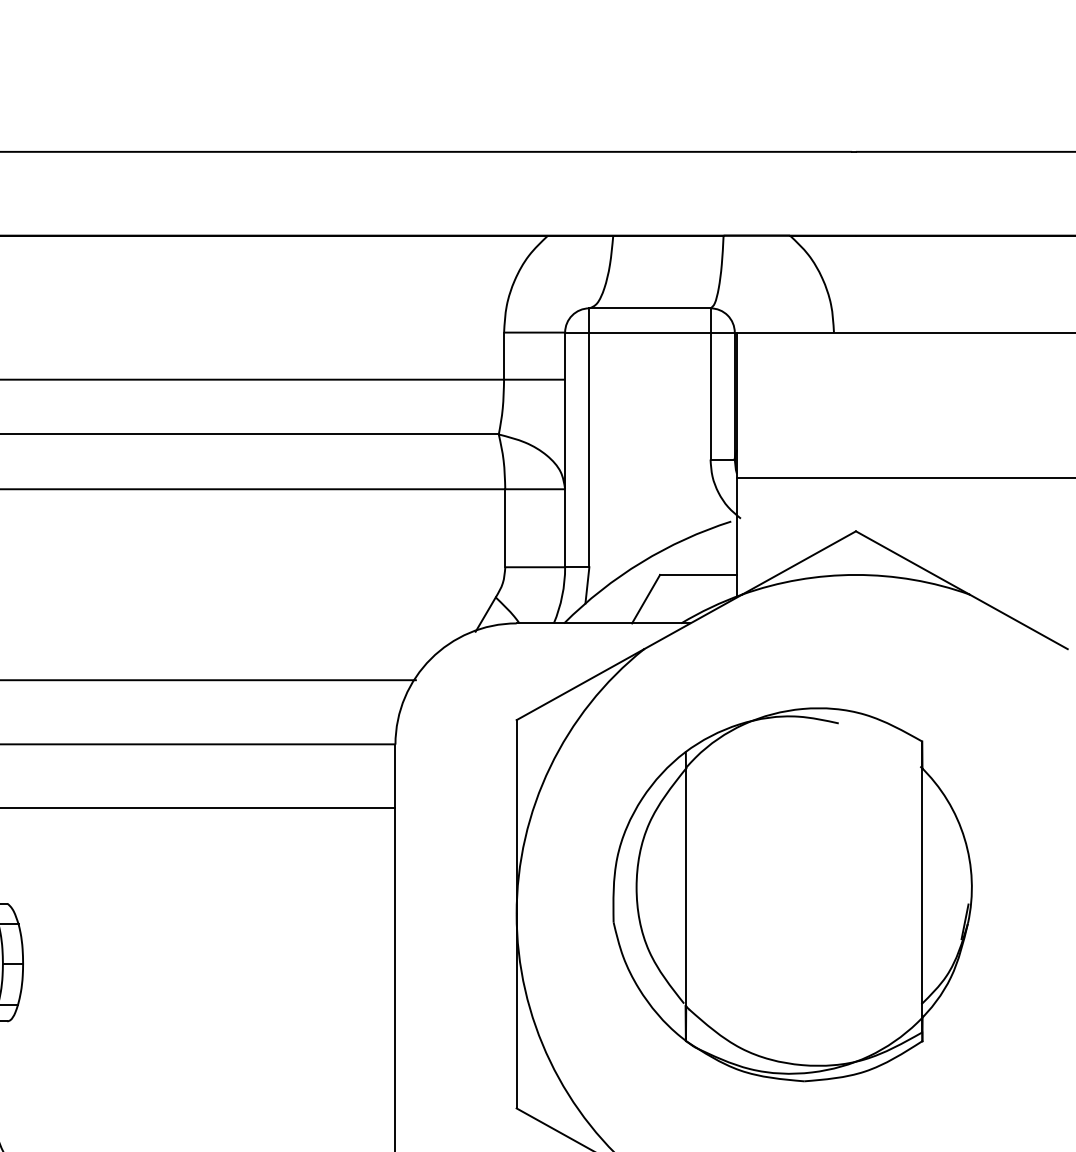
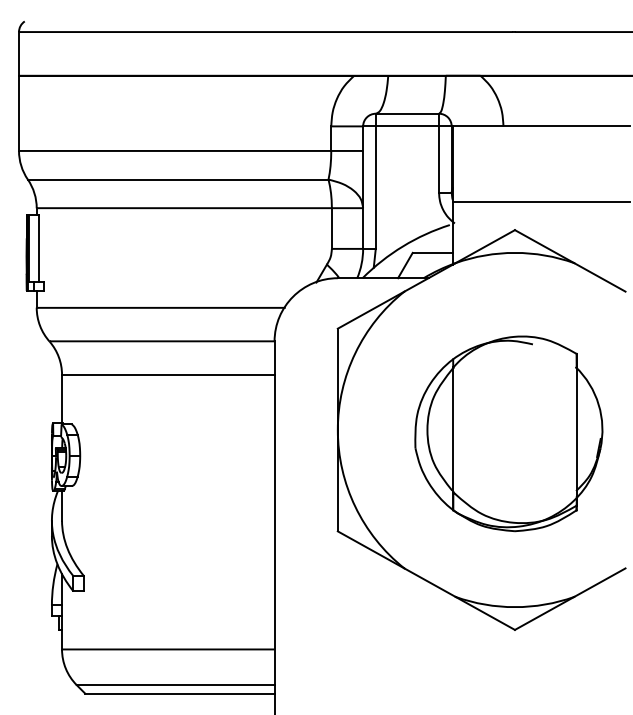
part: (791, 894) -> (508, 433), moved

